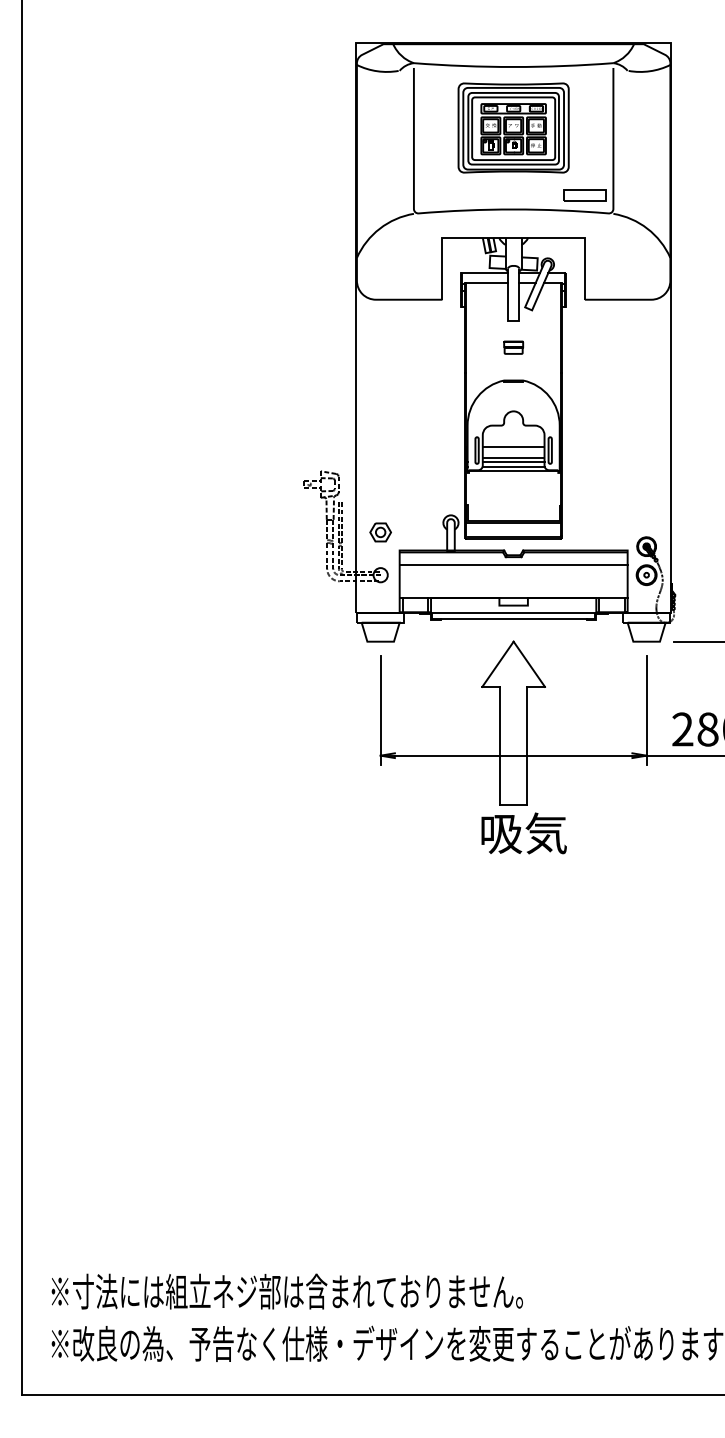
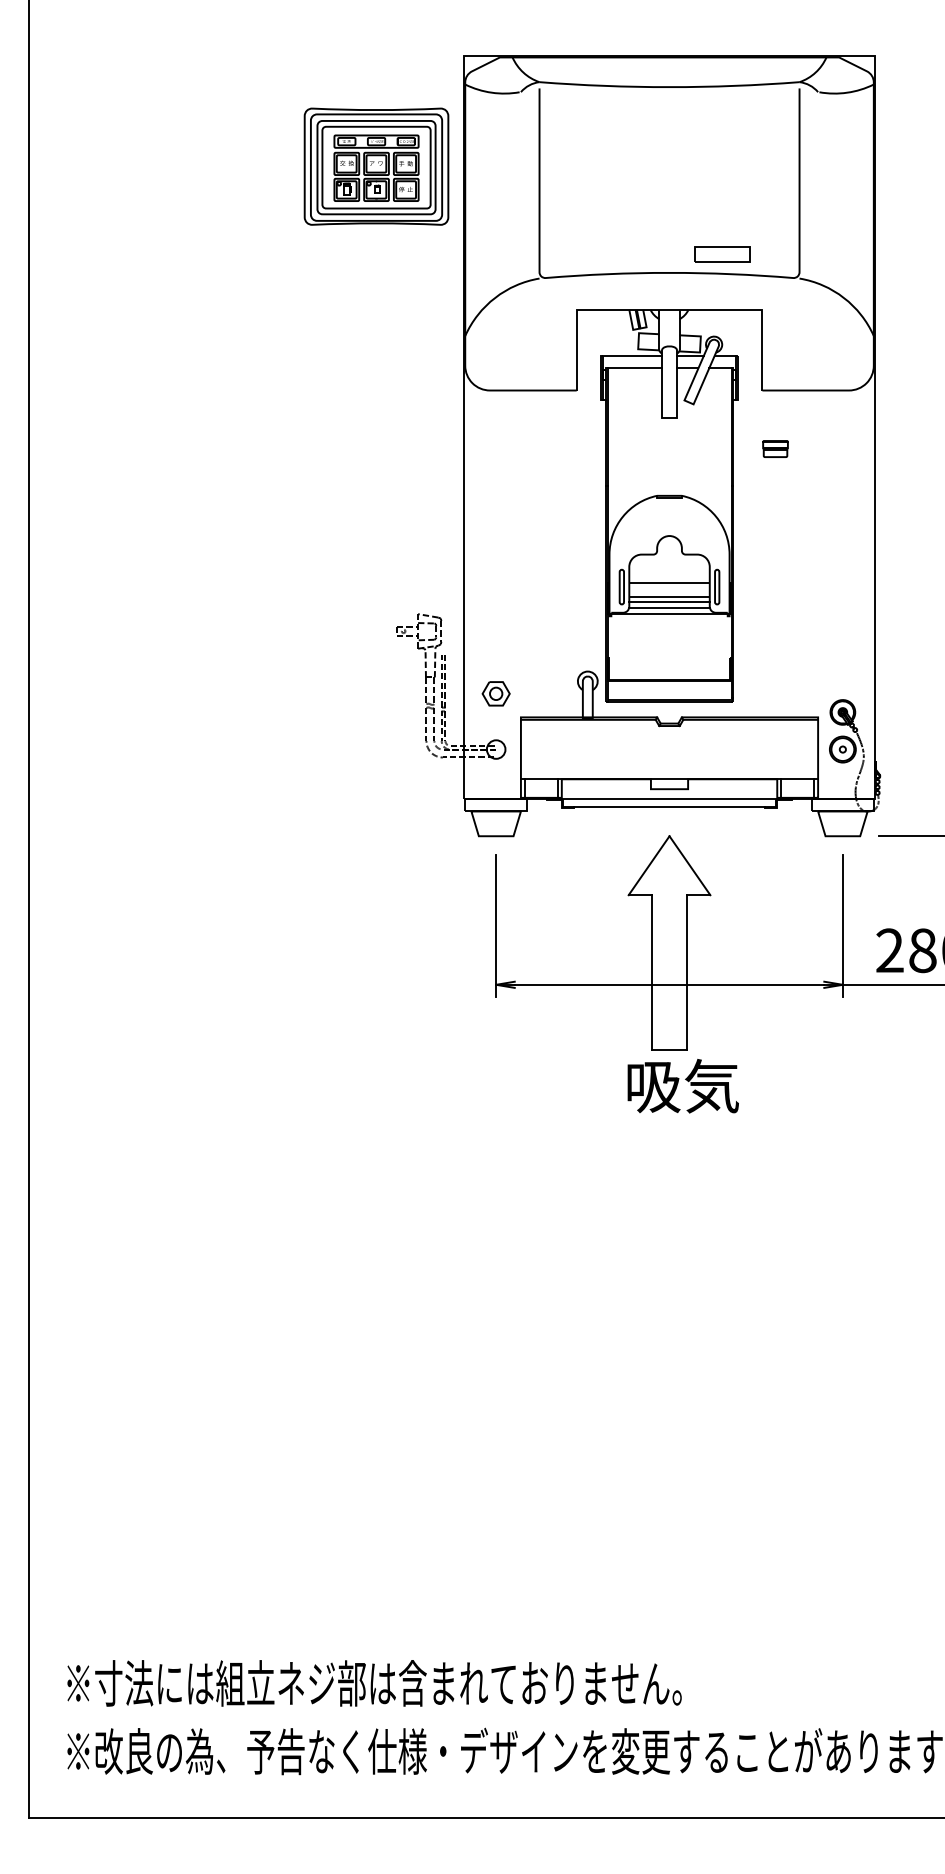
part: (513, 127) -> (376, 166), moved
part: (584, 195) -> (722, 254), moved
part: (513, 347) -> (775, 448), moved
line: (513, 564) -> (669, 735), removed

